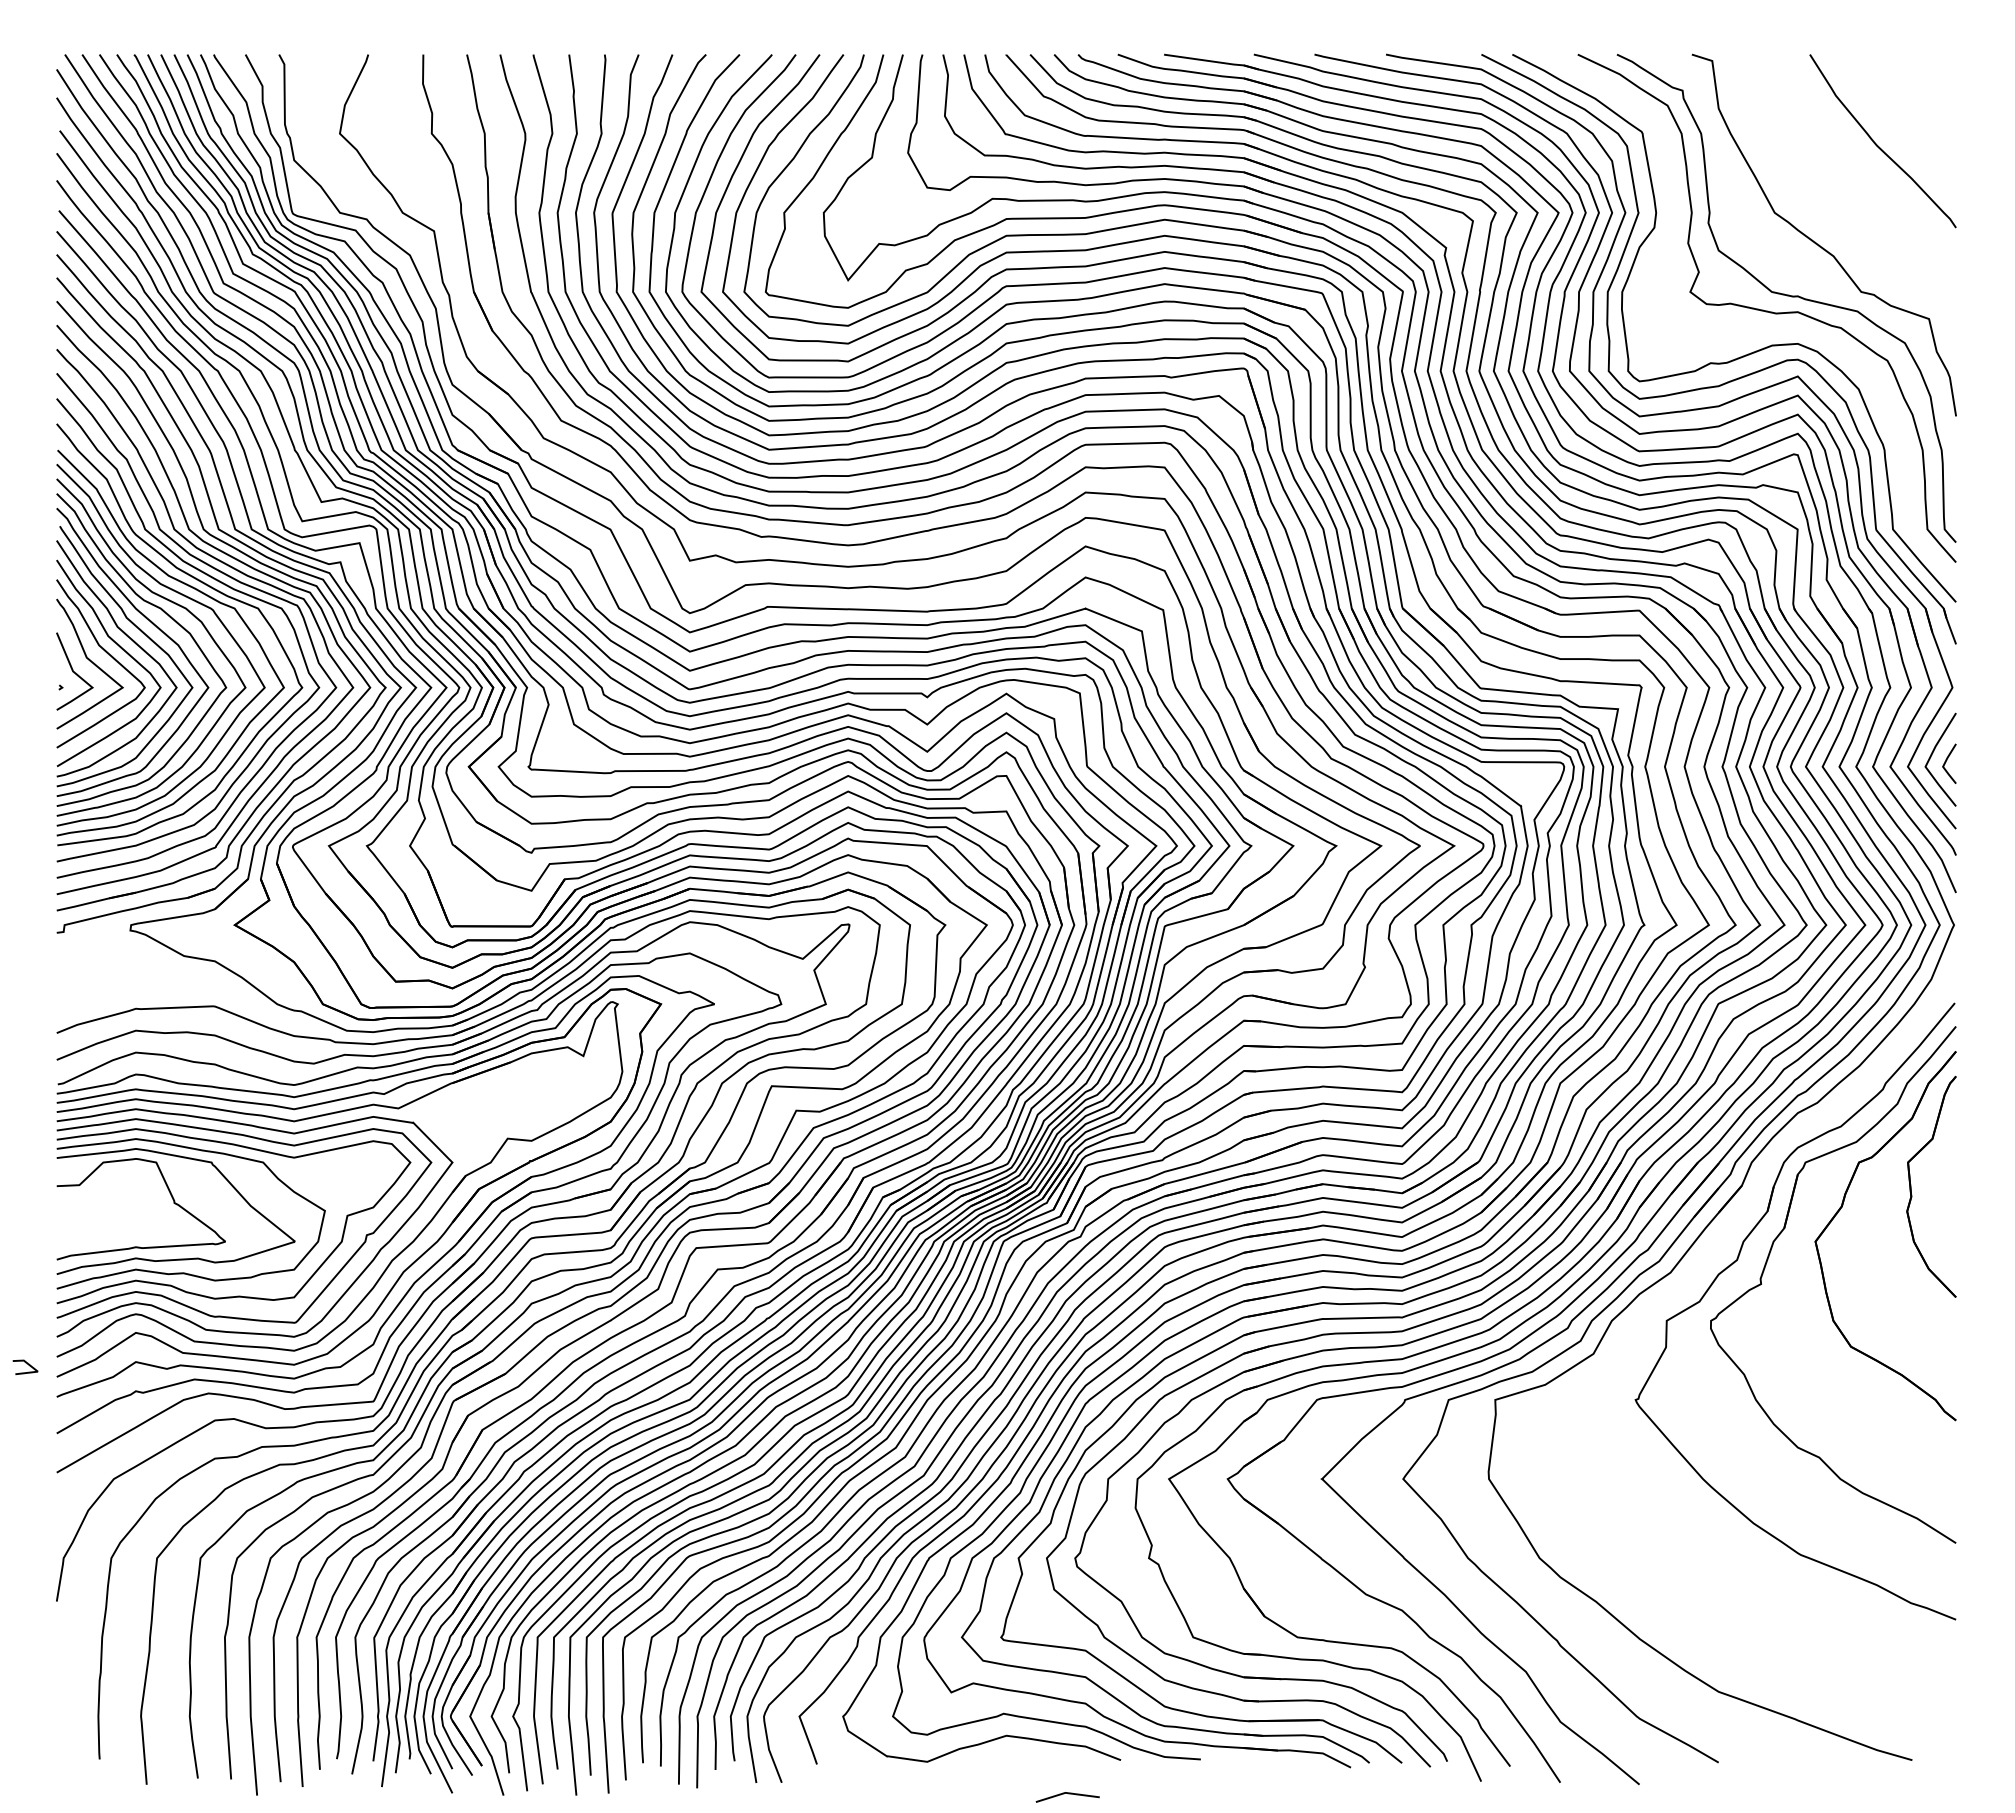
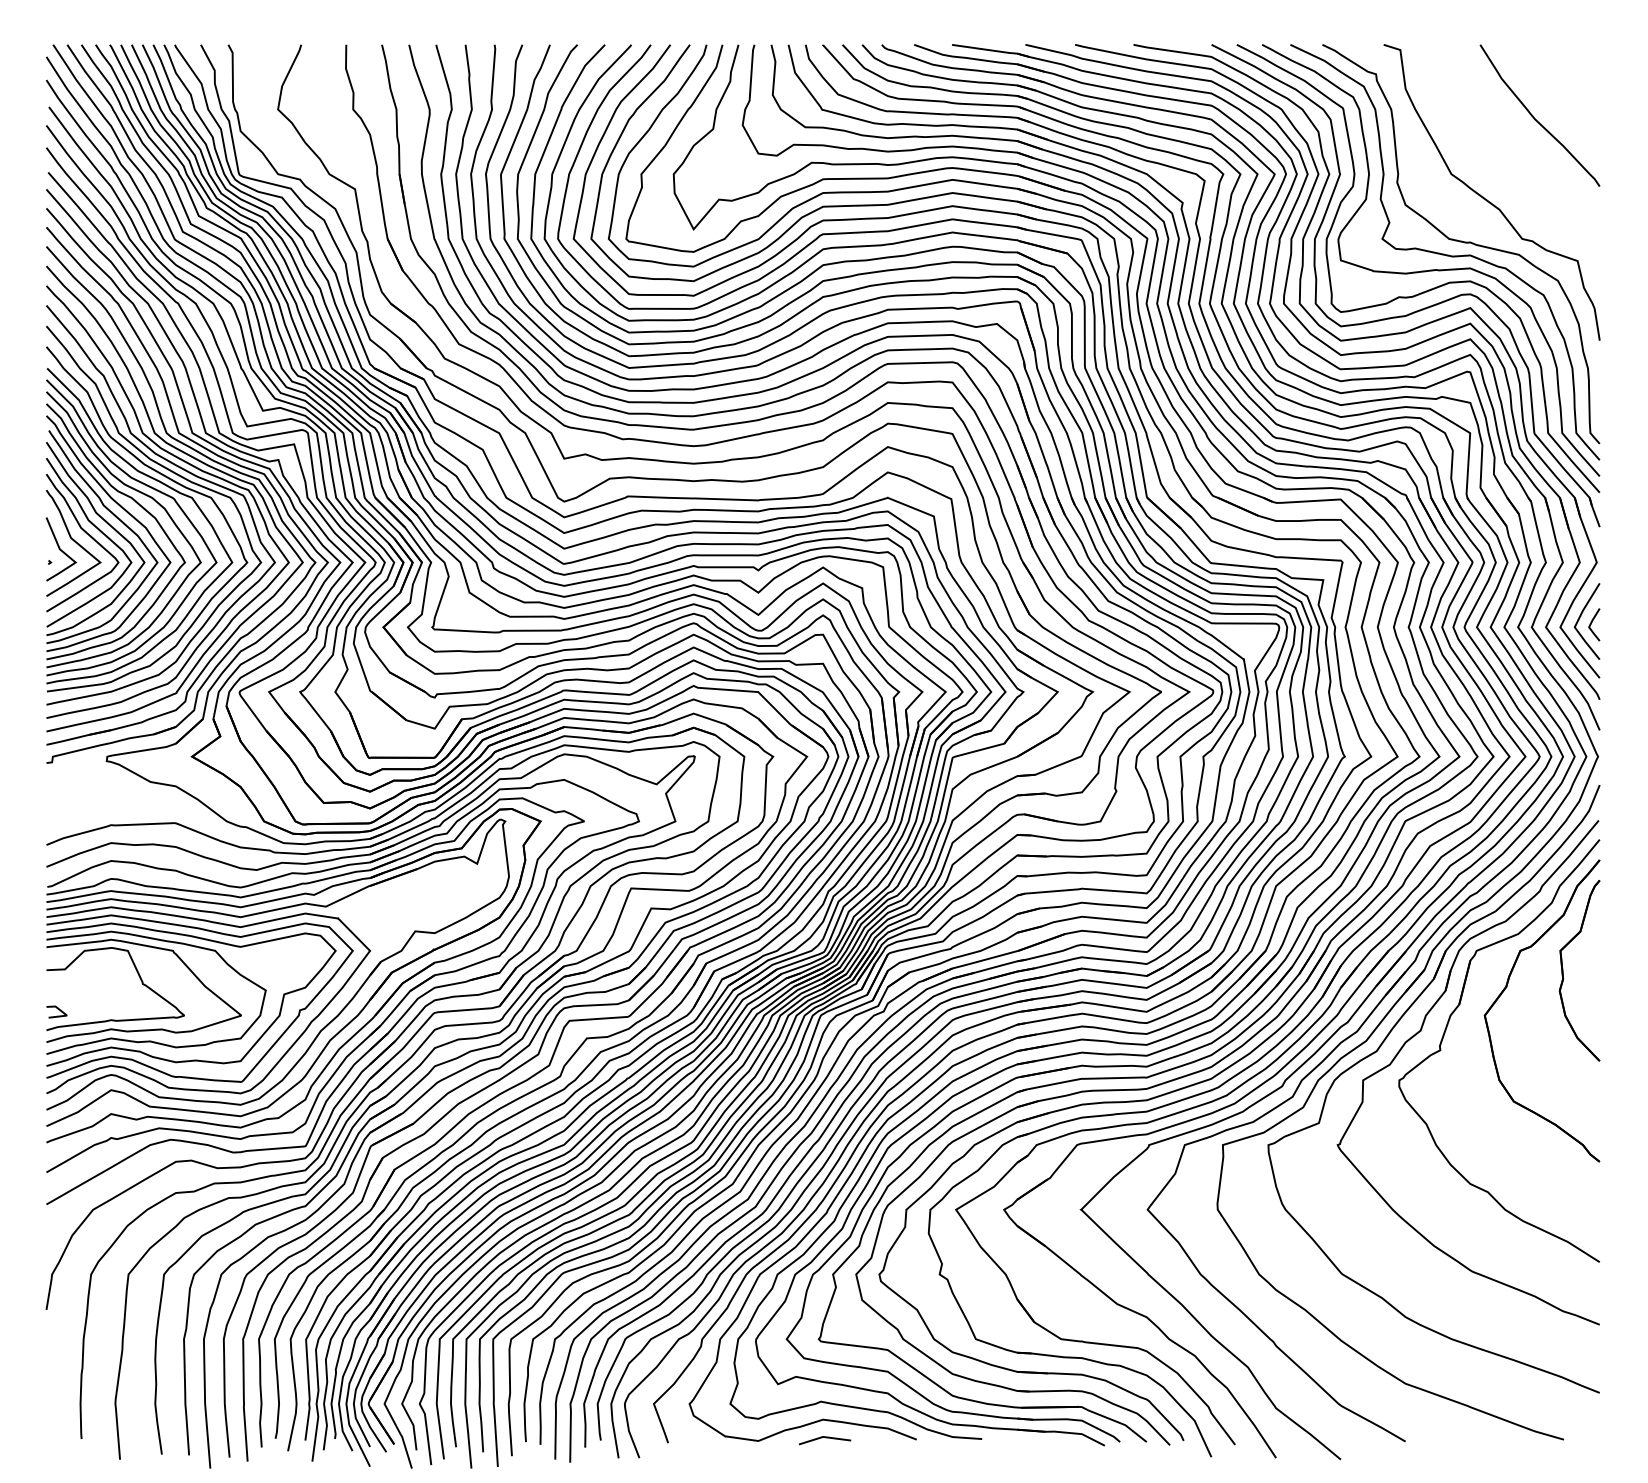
curve: (1749, 329) -> (1430, 269), added
part: (1687, 1281) -> (1380, 1048), added
line: (27, 1364) -> (58, 1009), moved
line: (1068, 1794) -> (825, 1438), moved

